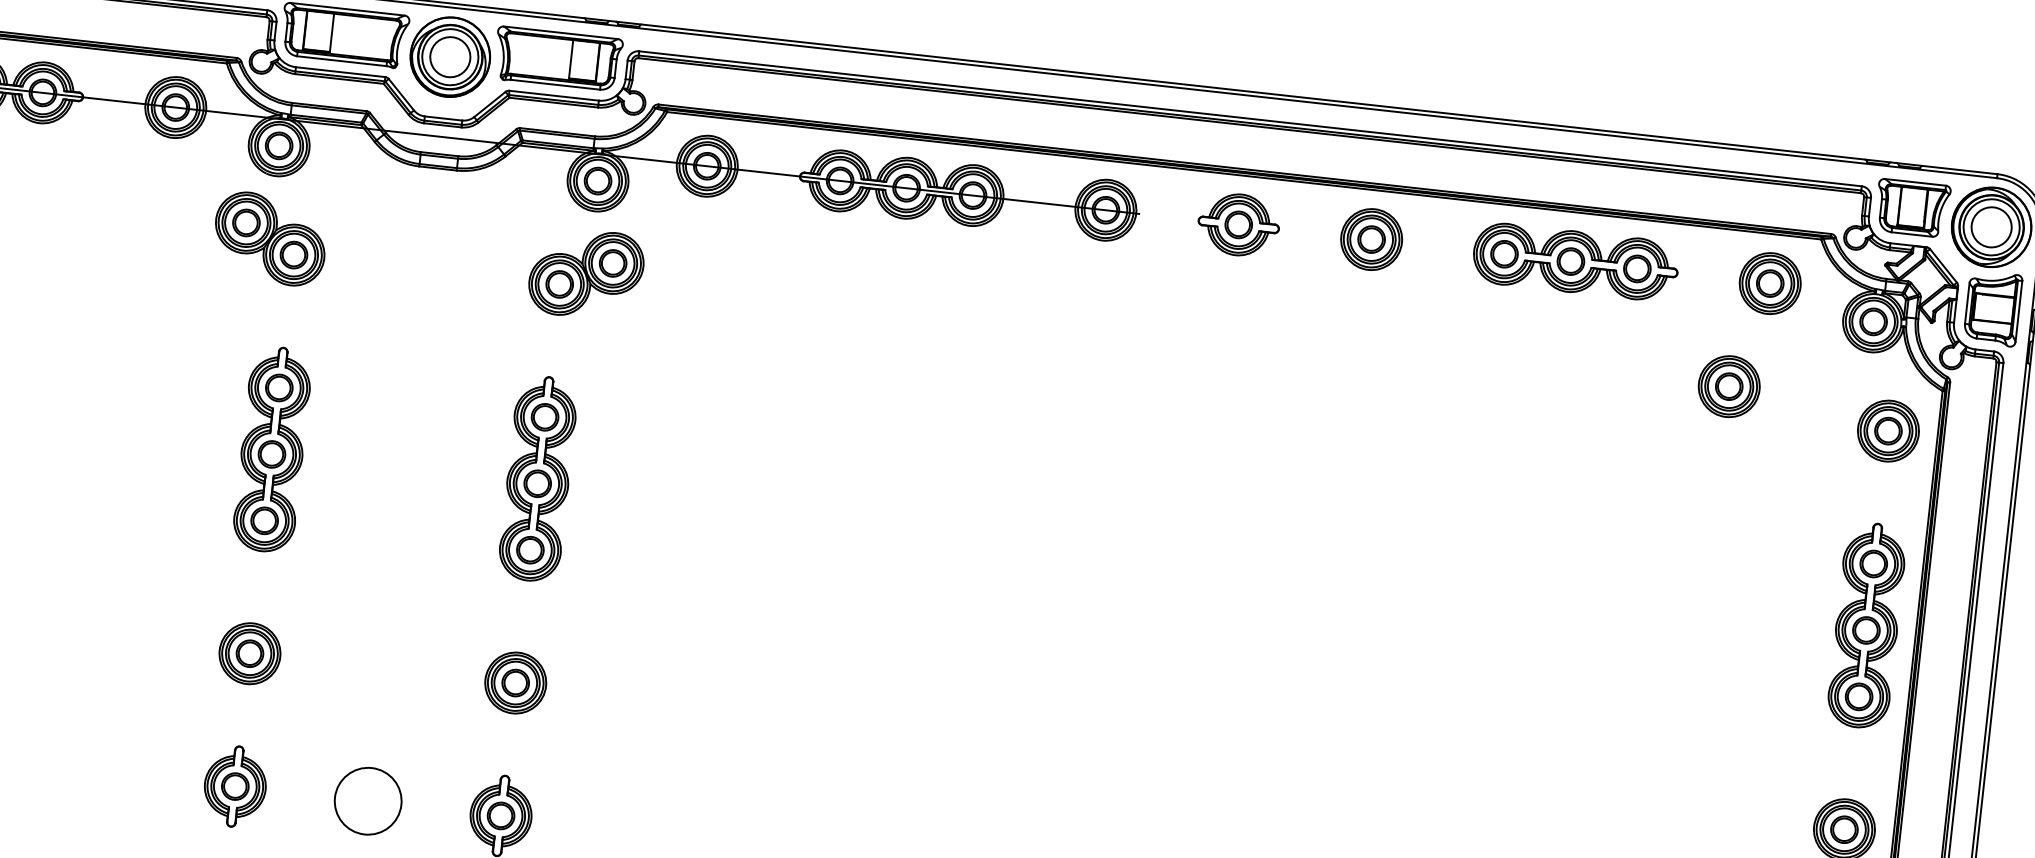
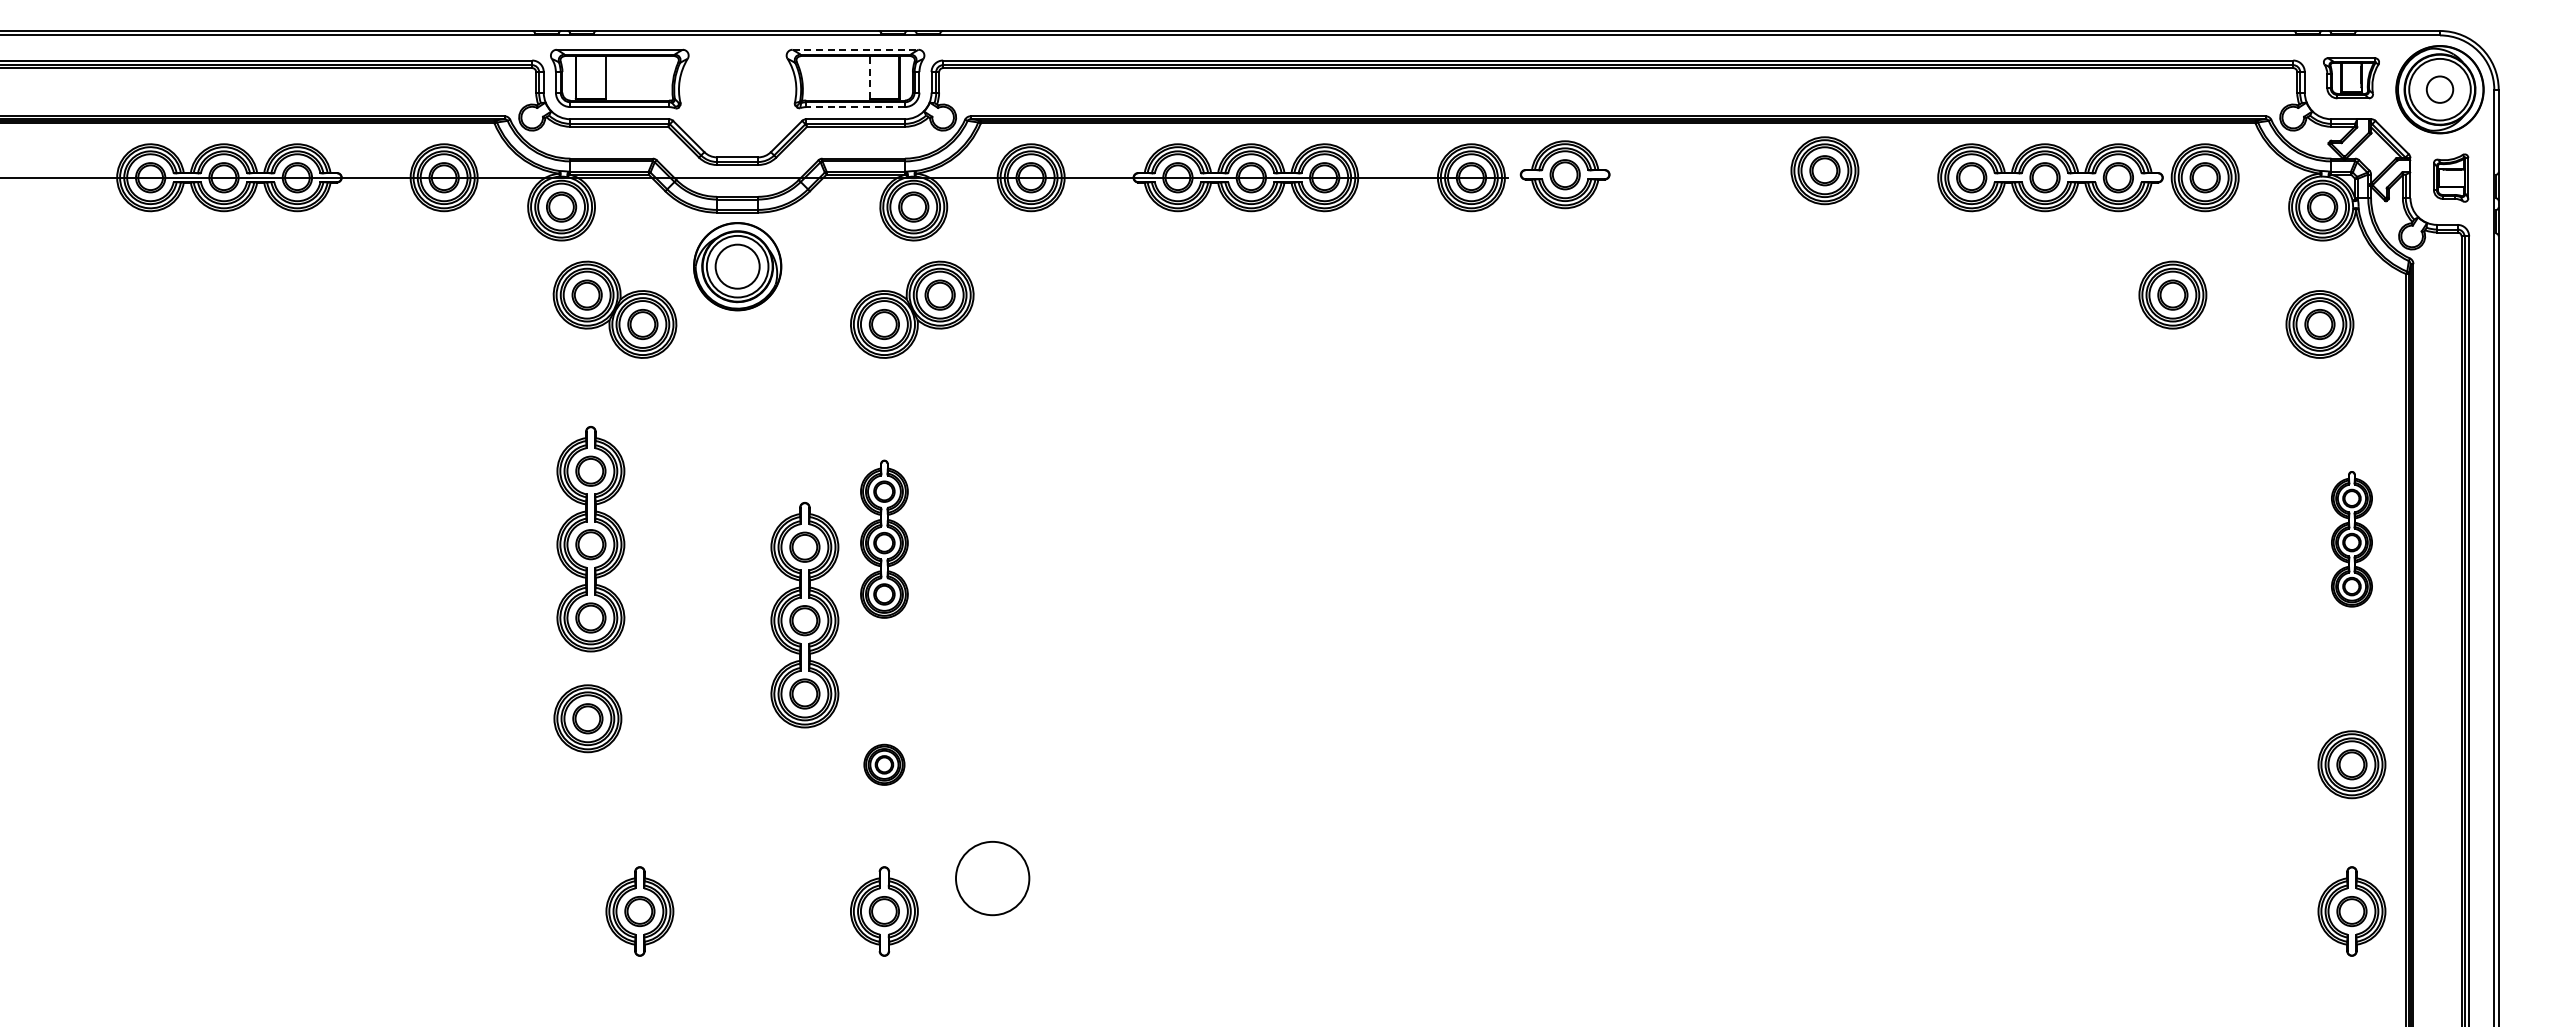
line: (561, 32) -> (856, 49), solid -> dashed
part: (450, 57) -> (737, 266), moved
line: (570, 59) -> (869, 77), solid -> dashed
line: (555, 85) -> (855, 107), solid -> dashed
part: (1912, 207) -> (2351, 77), size x0.7
part: (1238, 224) -> (1564, 174), moved
circle: (1991, 227) -> (2439, 89), size x0.6
part: (269, 238) -> (614, 309), moved
part: (1371, 239) -> (1824, 170), moved
part: (1575, 261) -> (2050, 177), moved
part: (1992, 307) -> (2450, 177), size x0.6
part: (1888, 431) -> (2319, 324), moved
part: (538, 479) -> (884, 539), size x0.7
part: (458, 539) -> (804, 615), added
part: (1866, 625) -> (2351, 539), size x0.6
part: (249, 653) -> (587, 718), moved
part: (515, 682) -> (884, 764), size x0.6
part: (234, 786) -> (639, 911), moved
circle: (368, 801) -> (992, 878), moved

